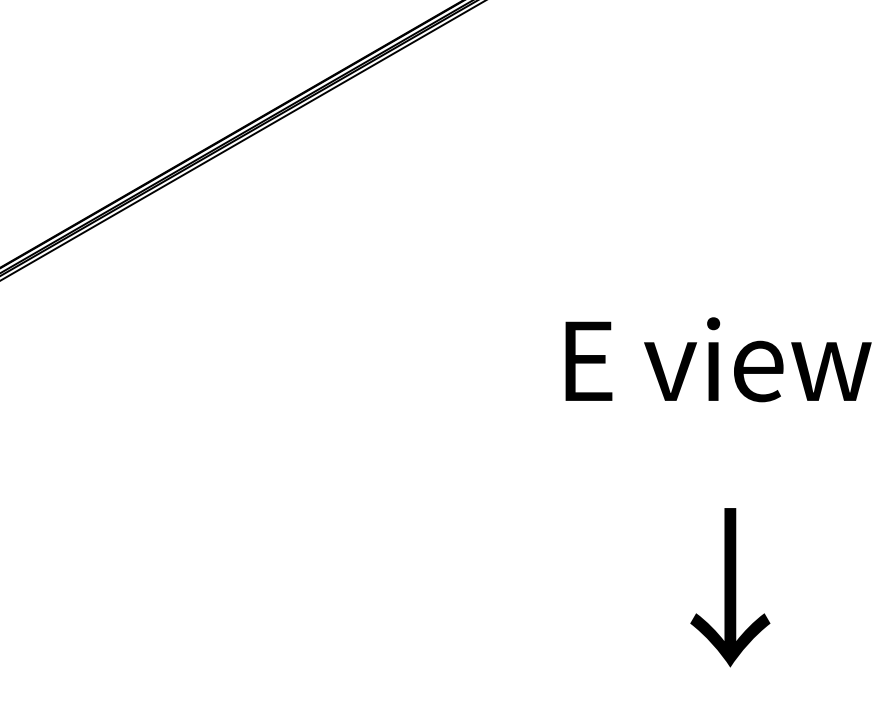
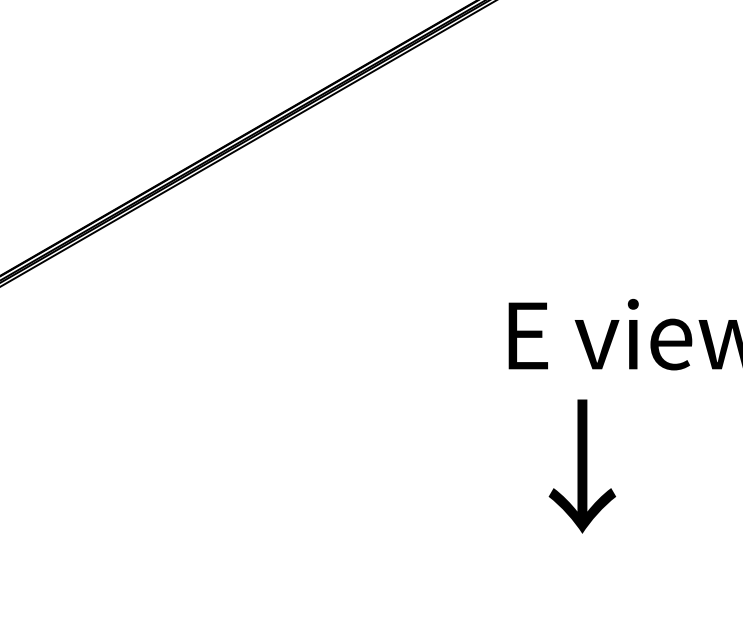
text: (730, 587) -> (582, 466), moved

